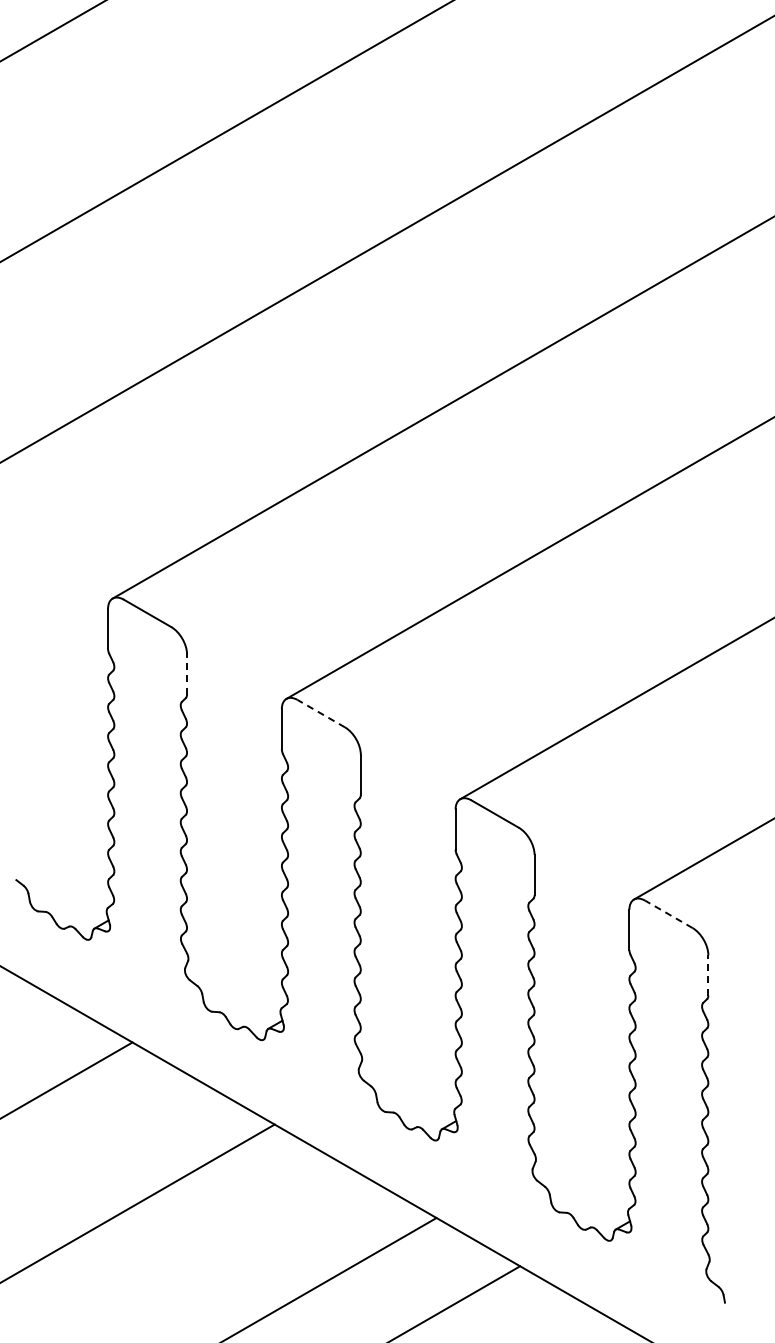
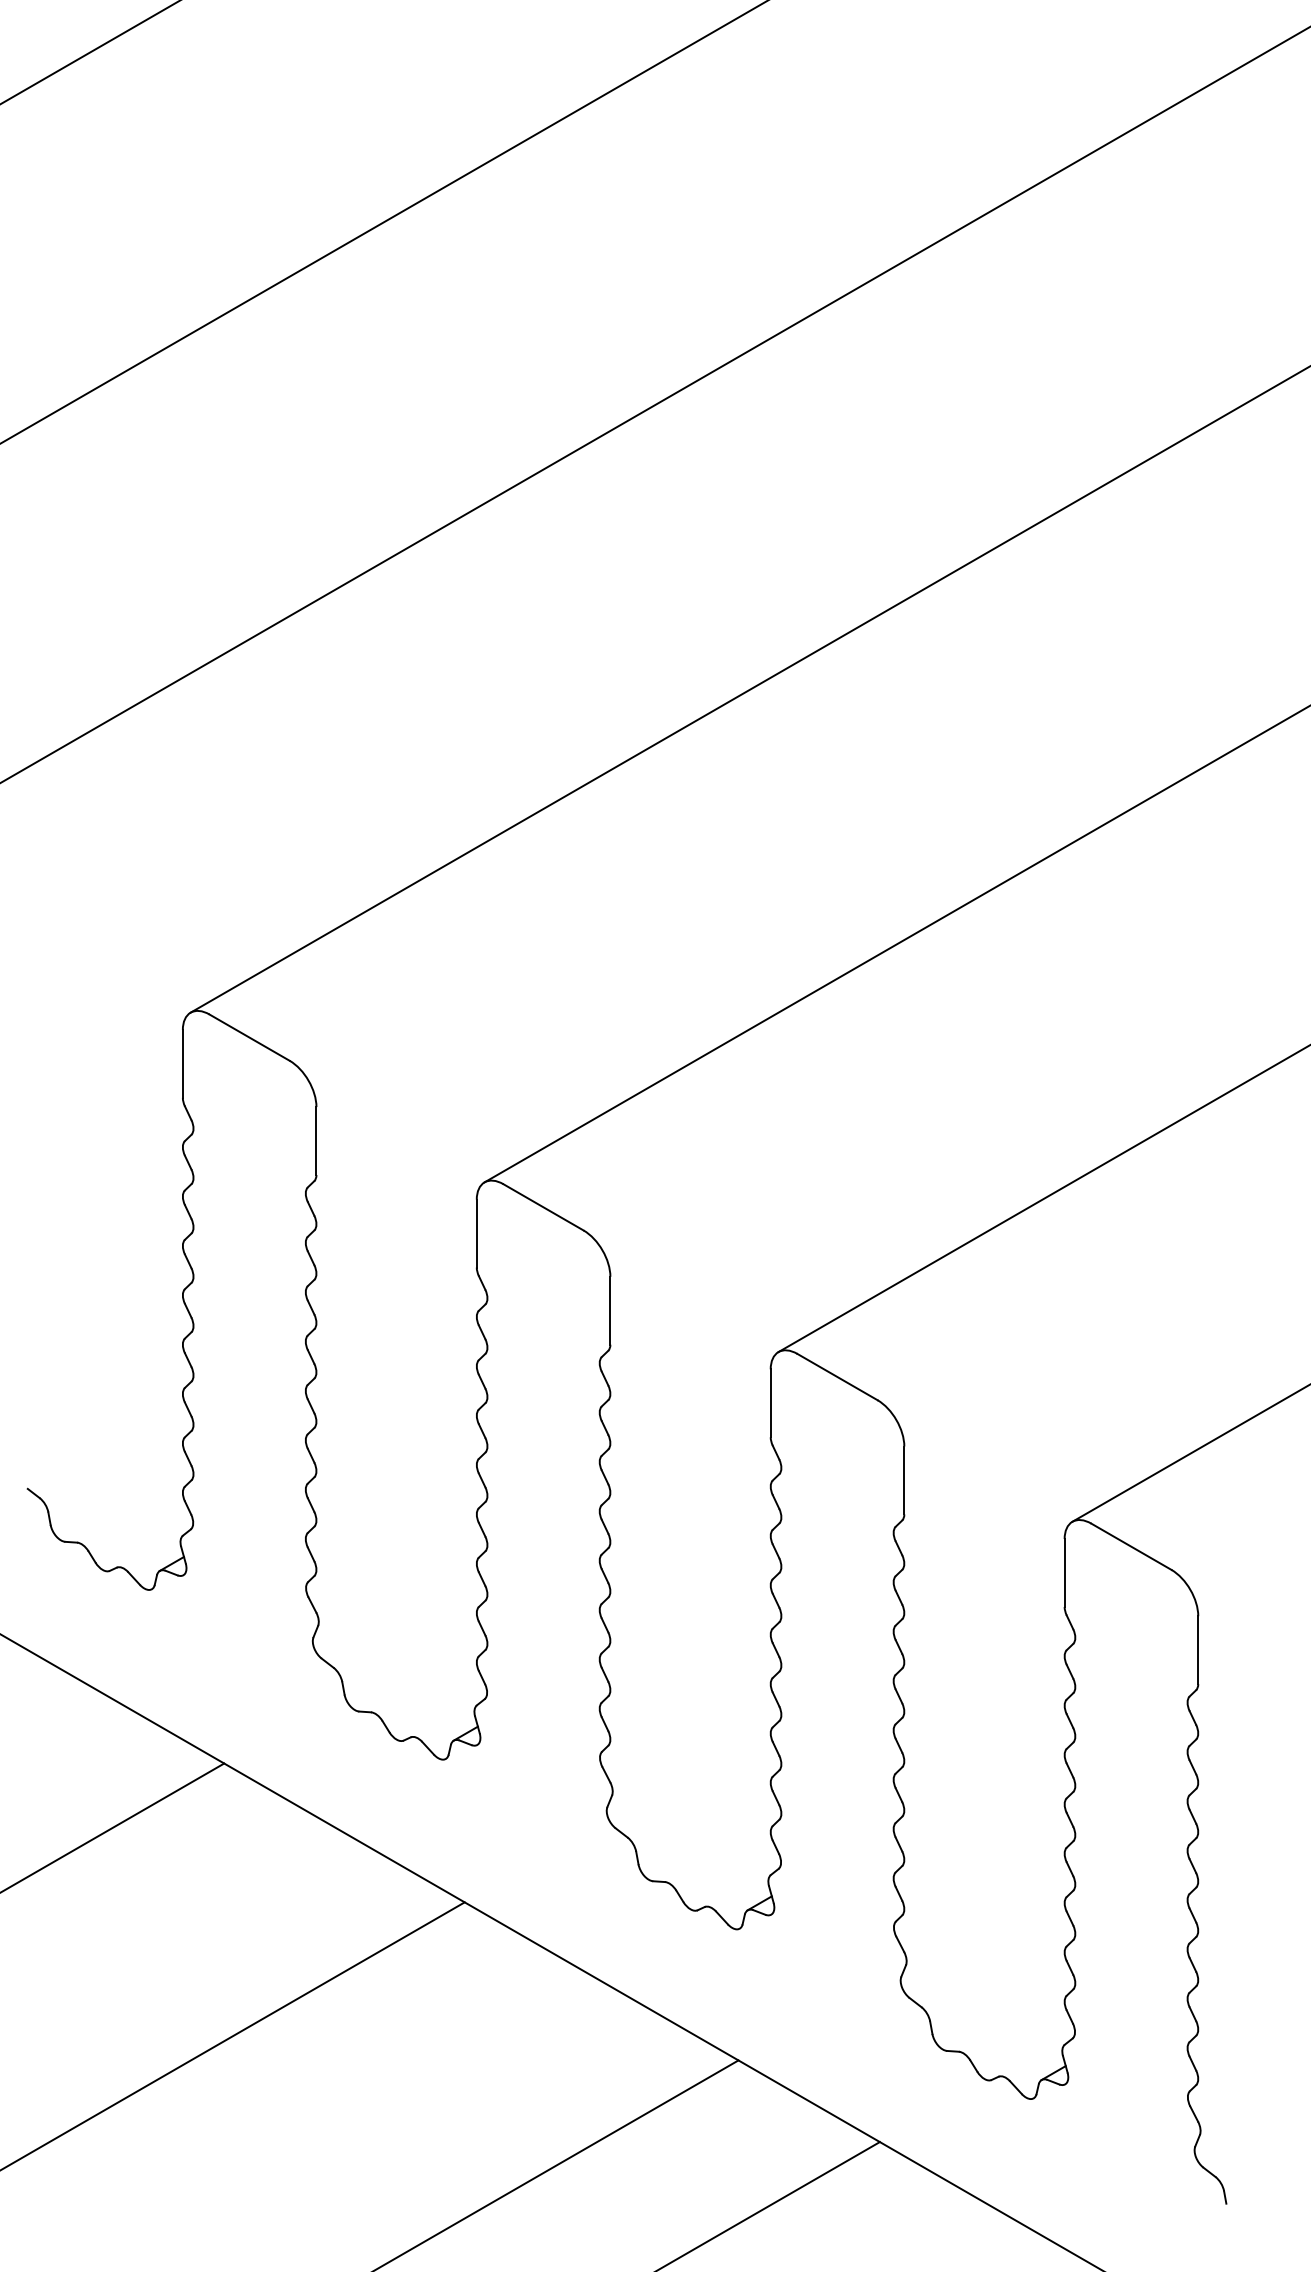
line: (187, 673) -> (317, 1139), dashed -> solid
line: (320, 713) -> (542, 1207), dashed -> solid
line: (668, 914) -> (1130, 1547), dashed -> solid
line: (708, 974) -> (1198, 1648), dashed -> solid

